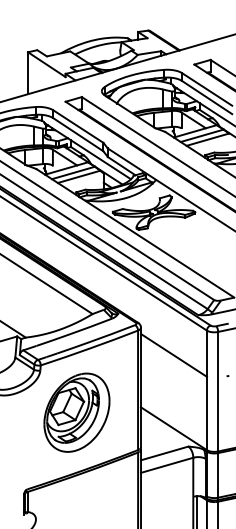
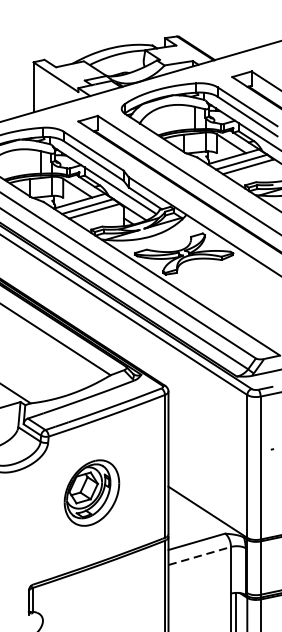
line: (173, 355) -> (207, 424), removed
part: (76, 412) -> (91, 492), size x0.7
line: (167, 465) -> (200, 556), solid -> dashed

